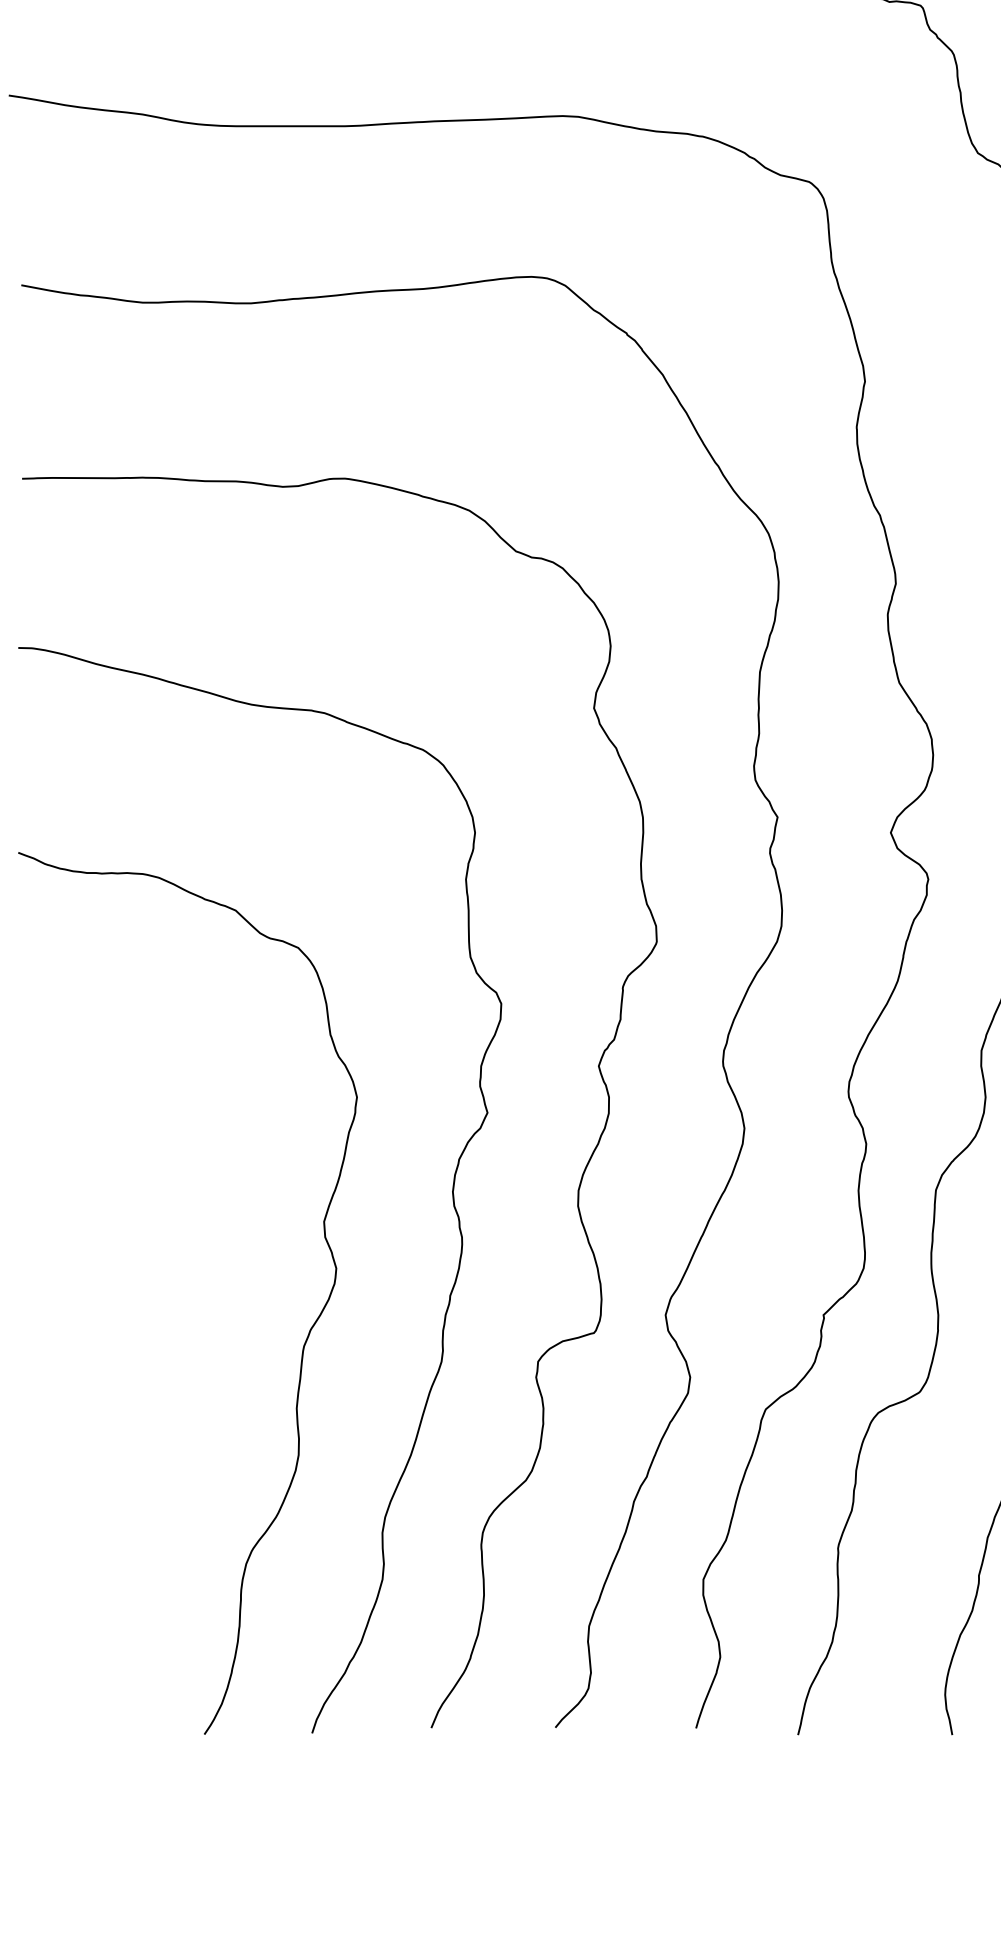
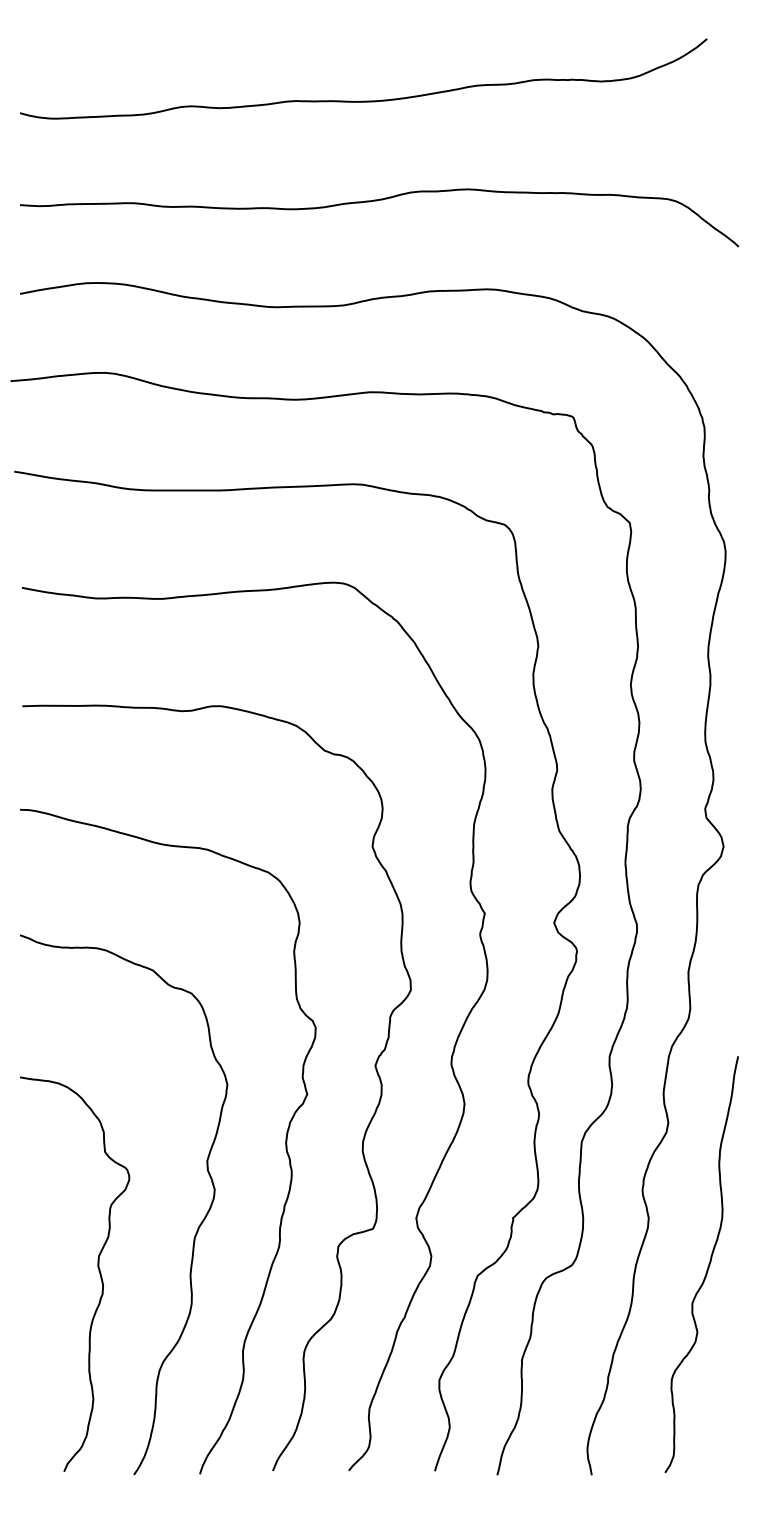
curve: (144, 1395) -> (97, 1267), added

